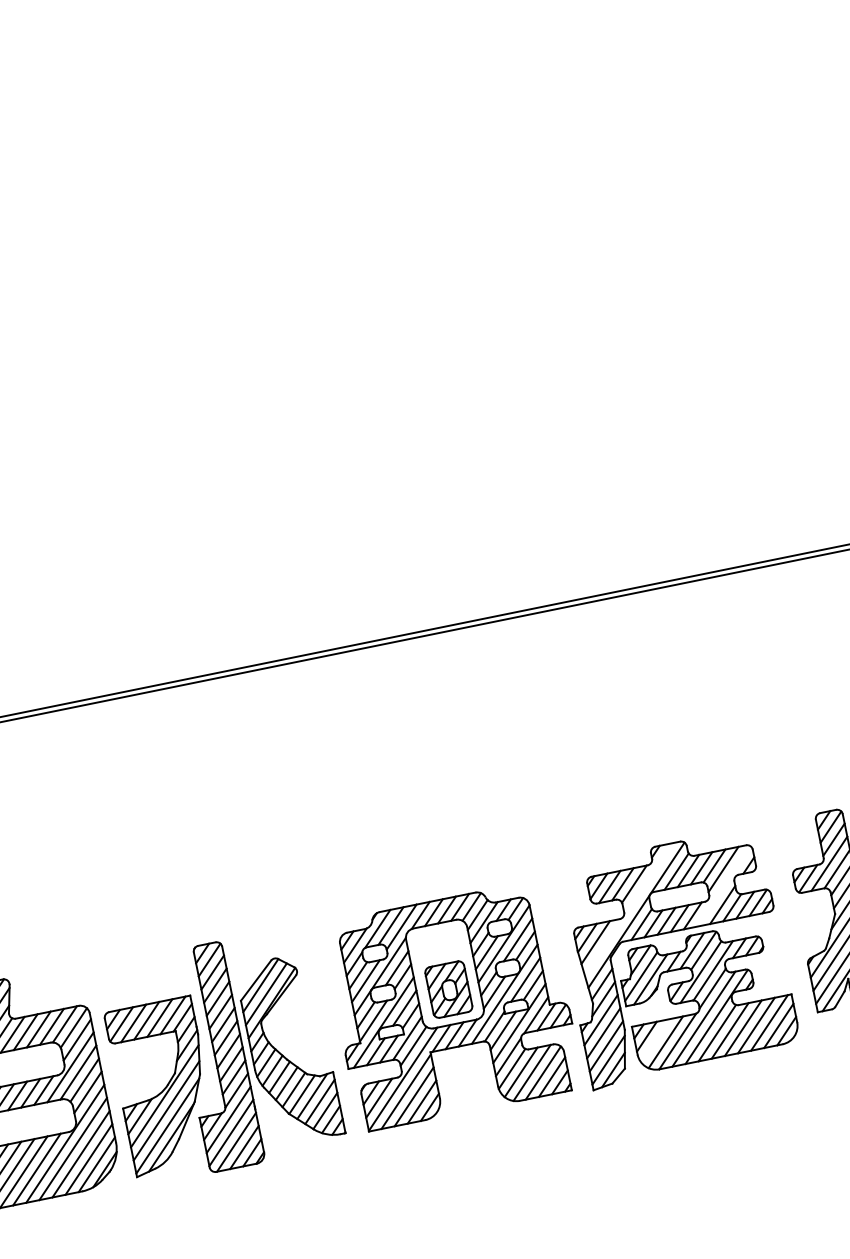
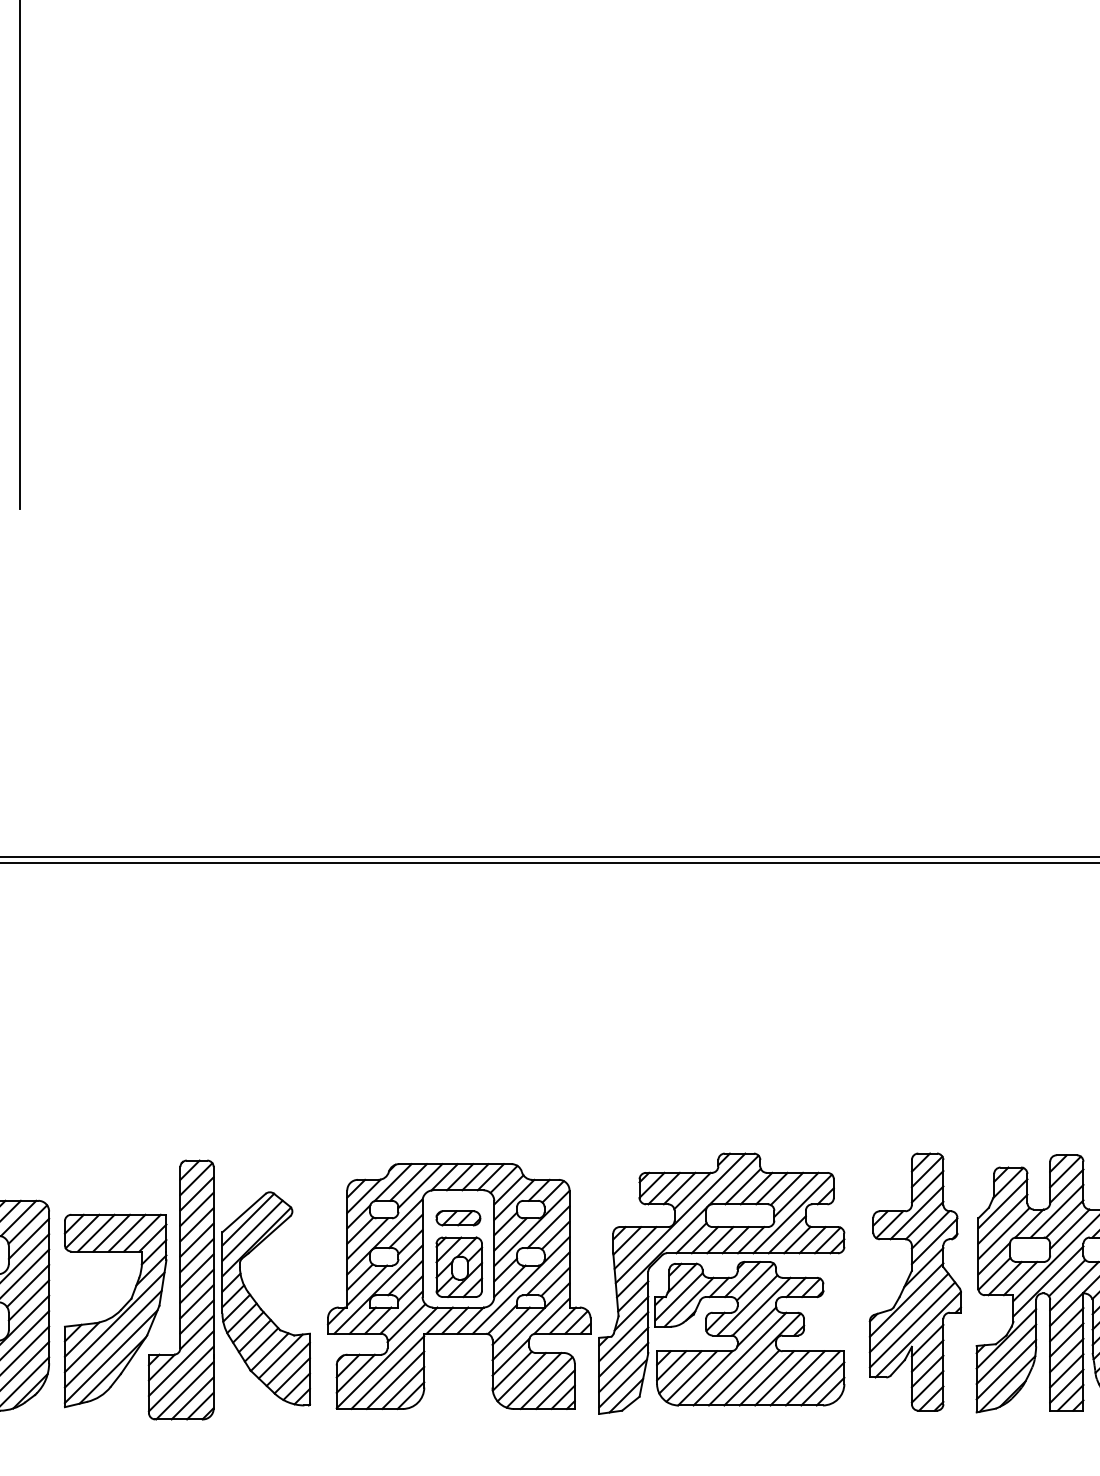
line: (723, 885) -> (792, 1213), added
line: (628, 909) -> (680, 1218), added
part: (439, 948) -> (458, 1218), added
line: (655, 1040) -> (680, 1372), added

